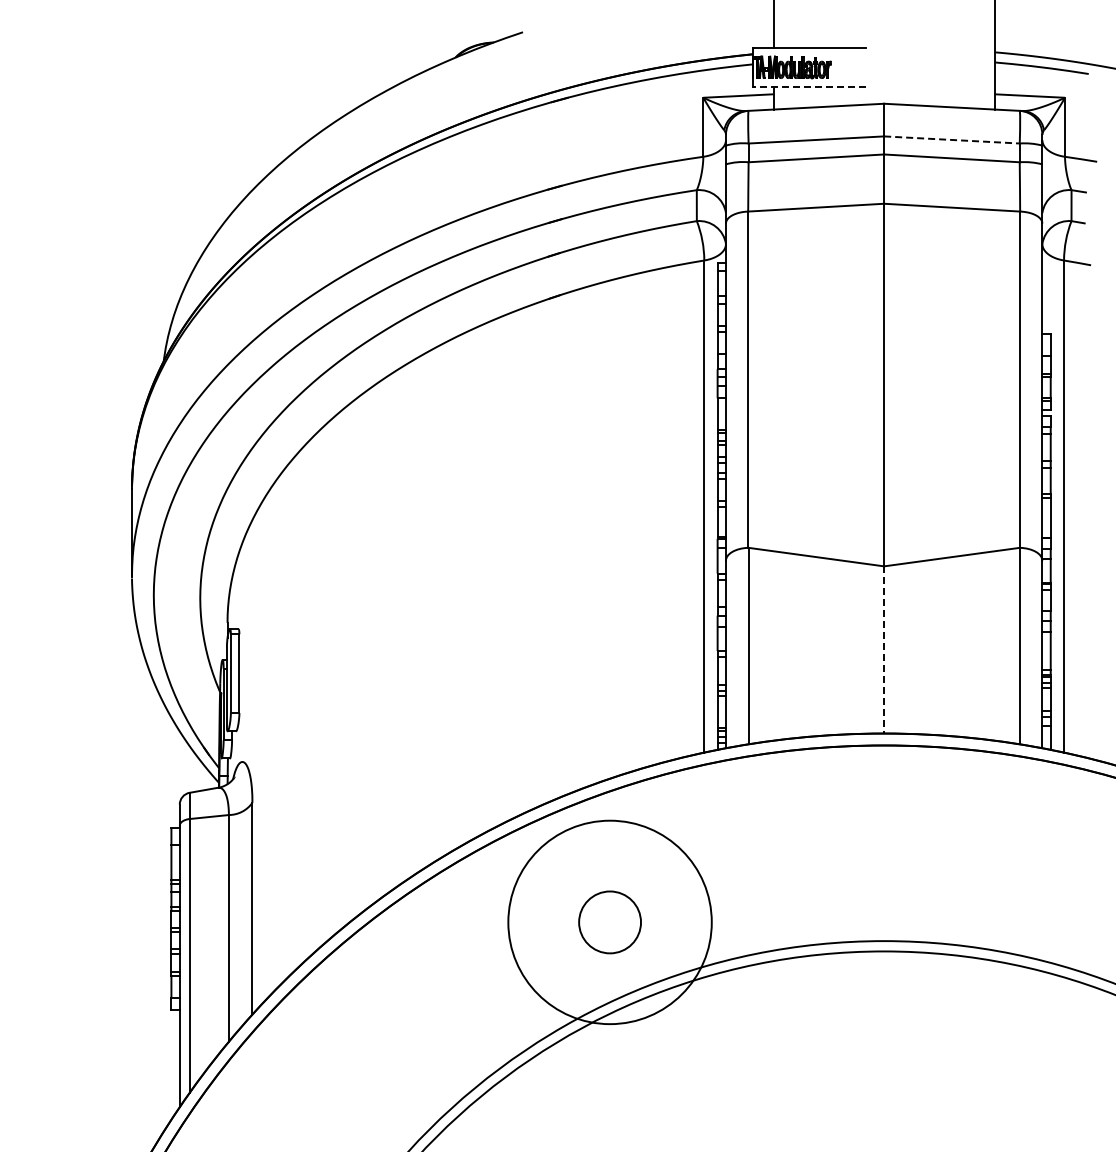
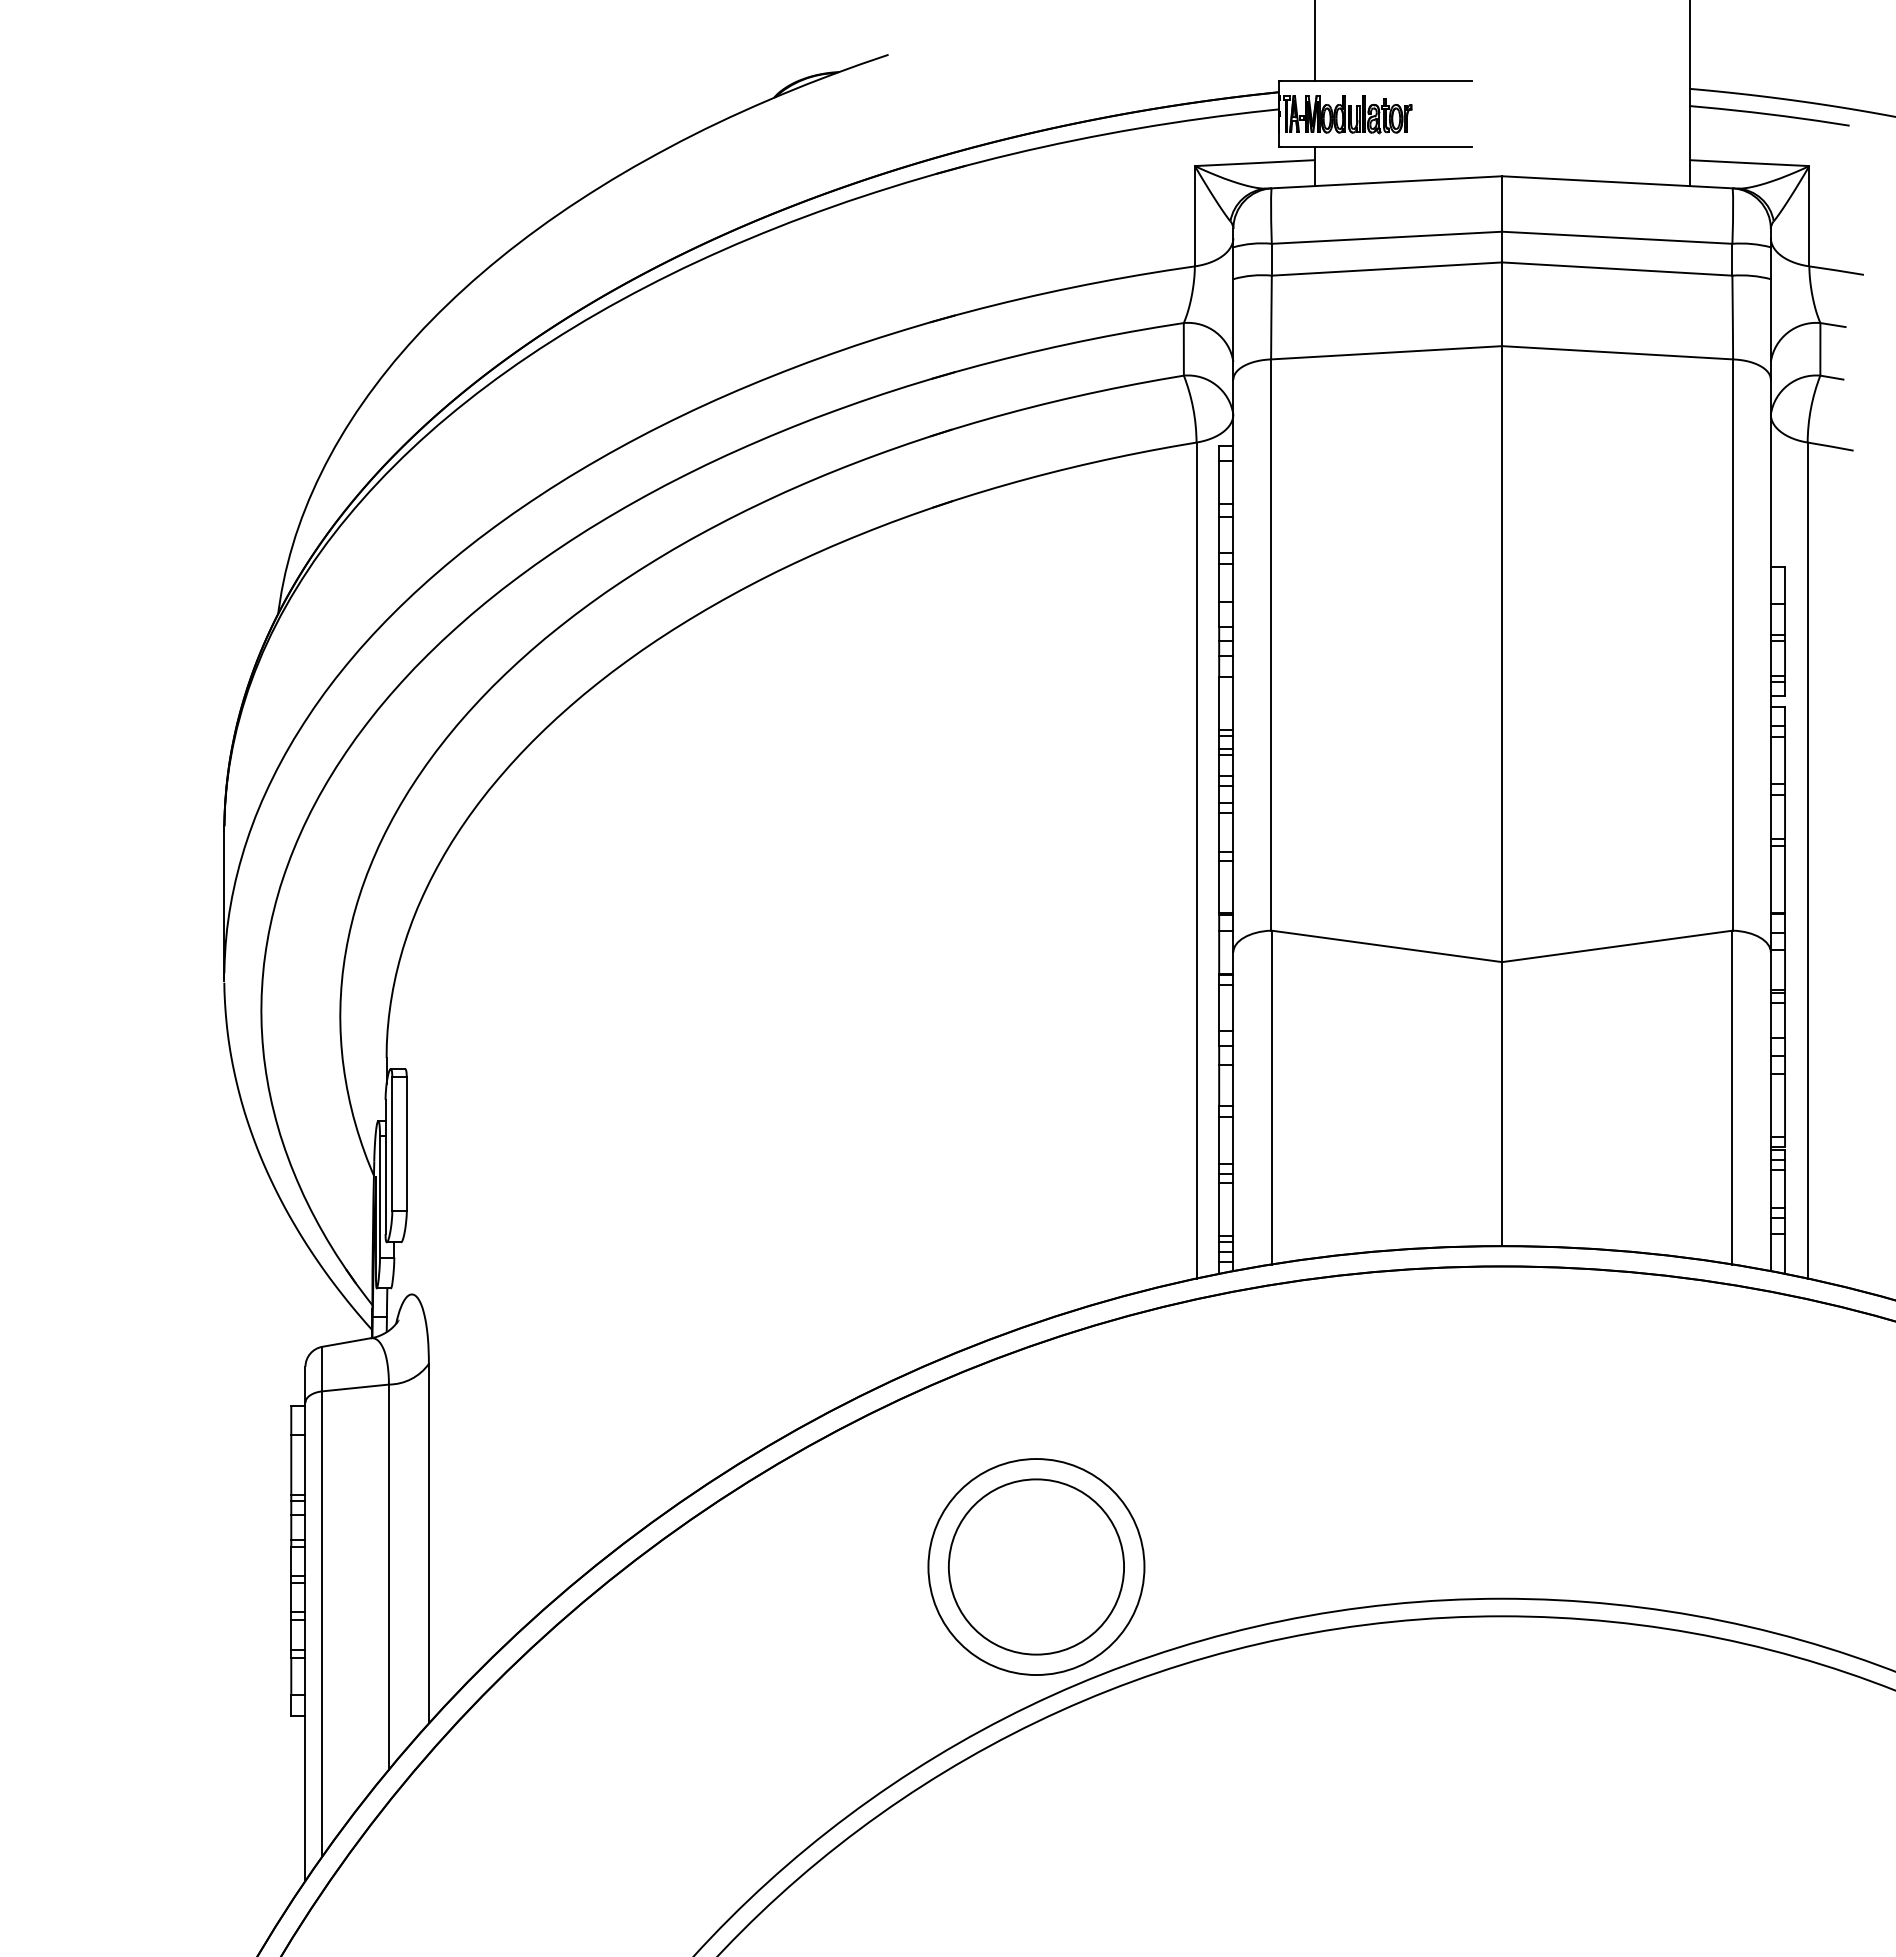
line: (809, 86) -> (1375, 146), dashed -> solid
line: (951, 139) -> (1616, 236), dashed -> solid
line: (884, 649) -> (1502, 1103), dashed -> solid
circle: (609, 922) -> (1035, 1567), size x0.62
circle: (609, 922) -> (1035, 1567), size x1.67

